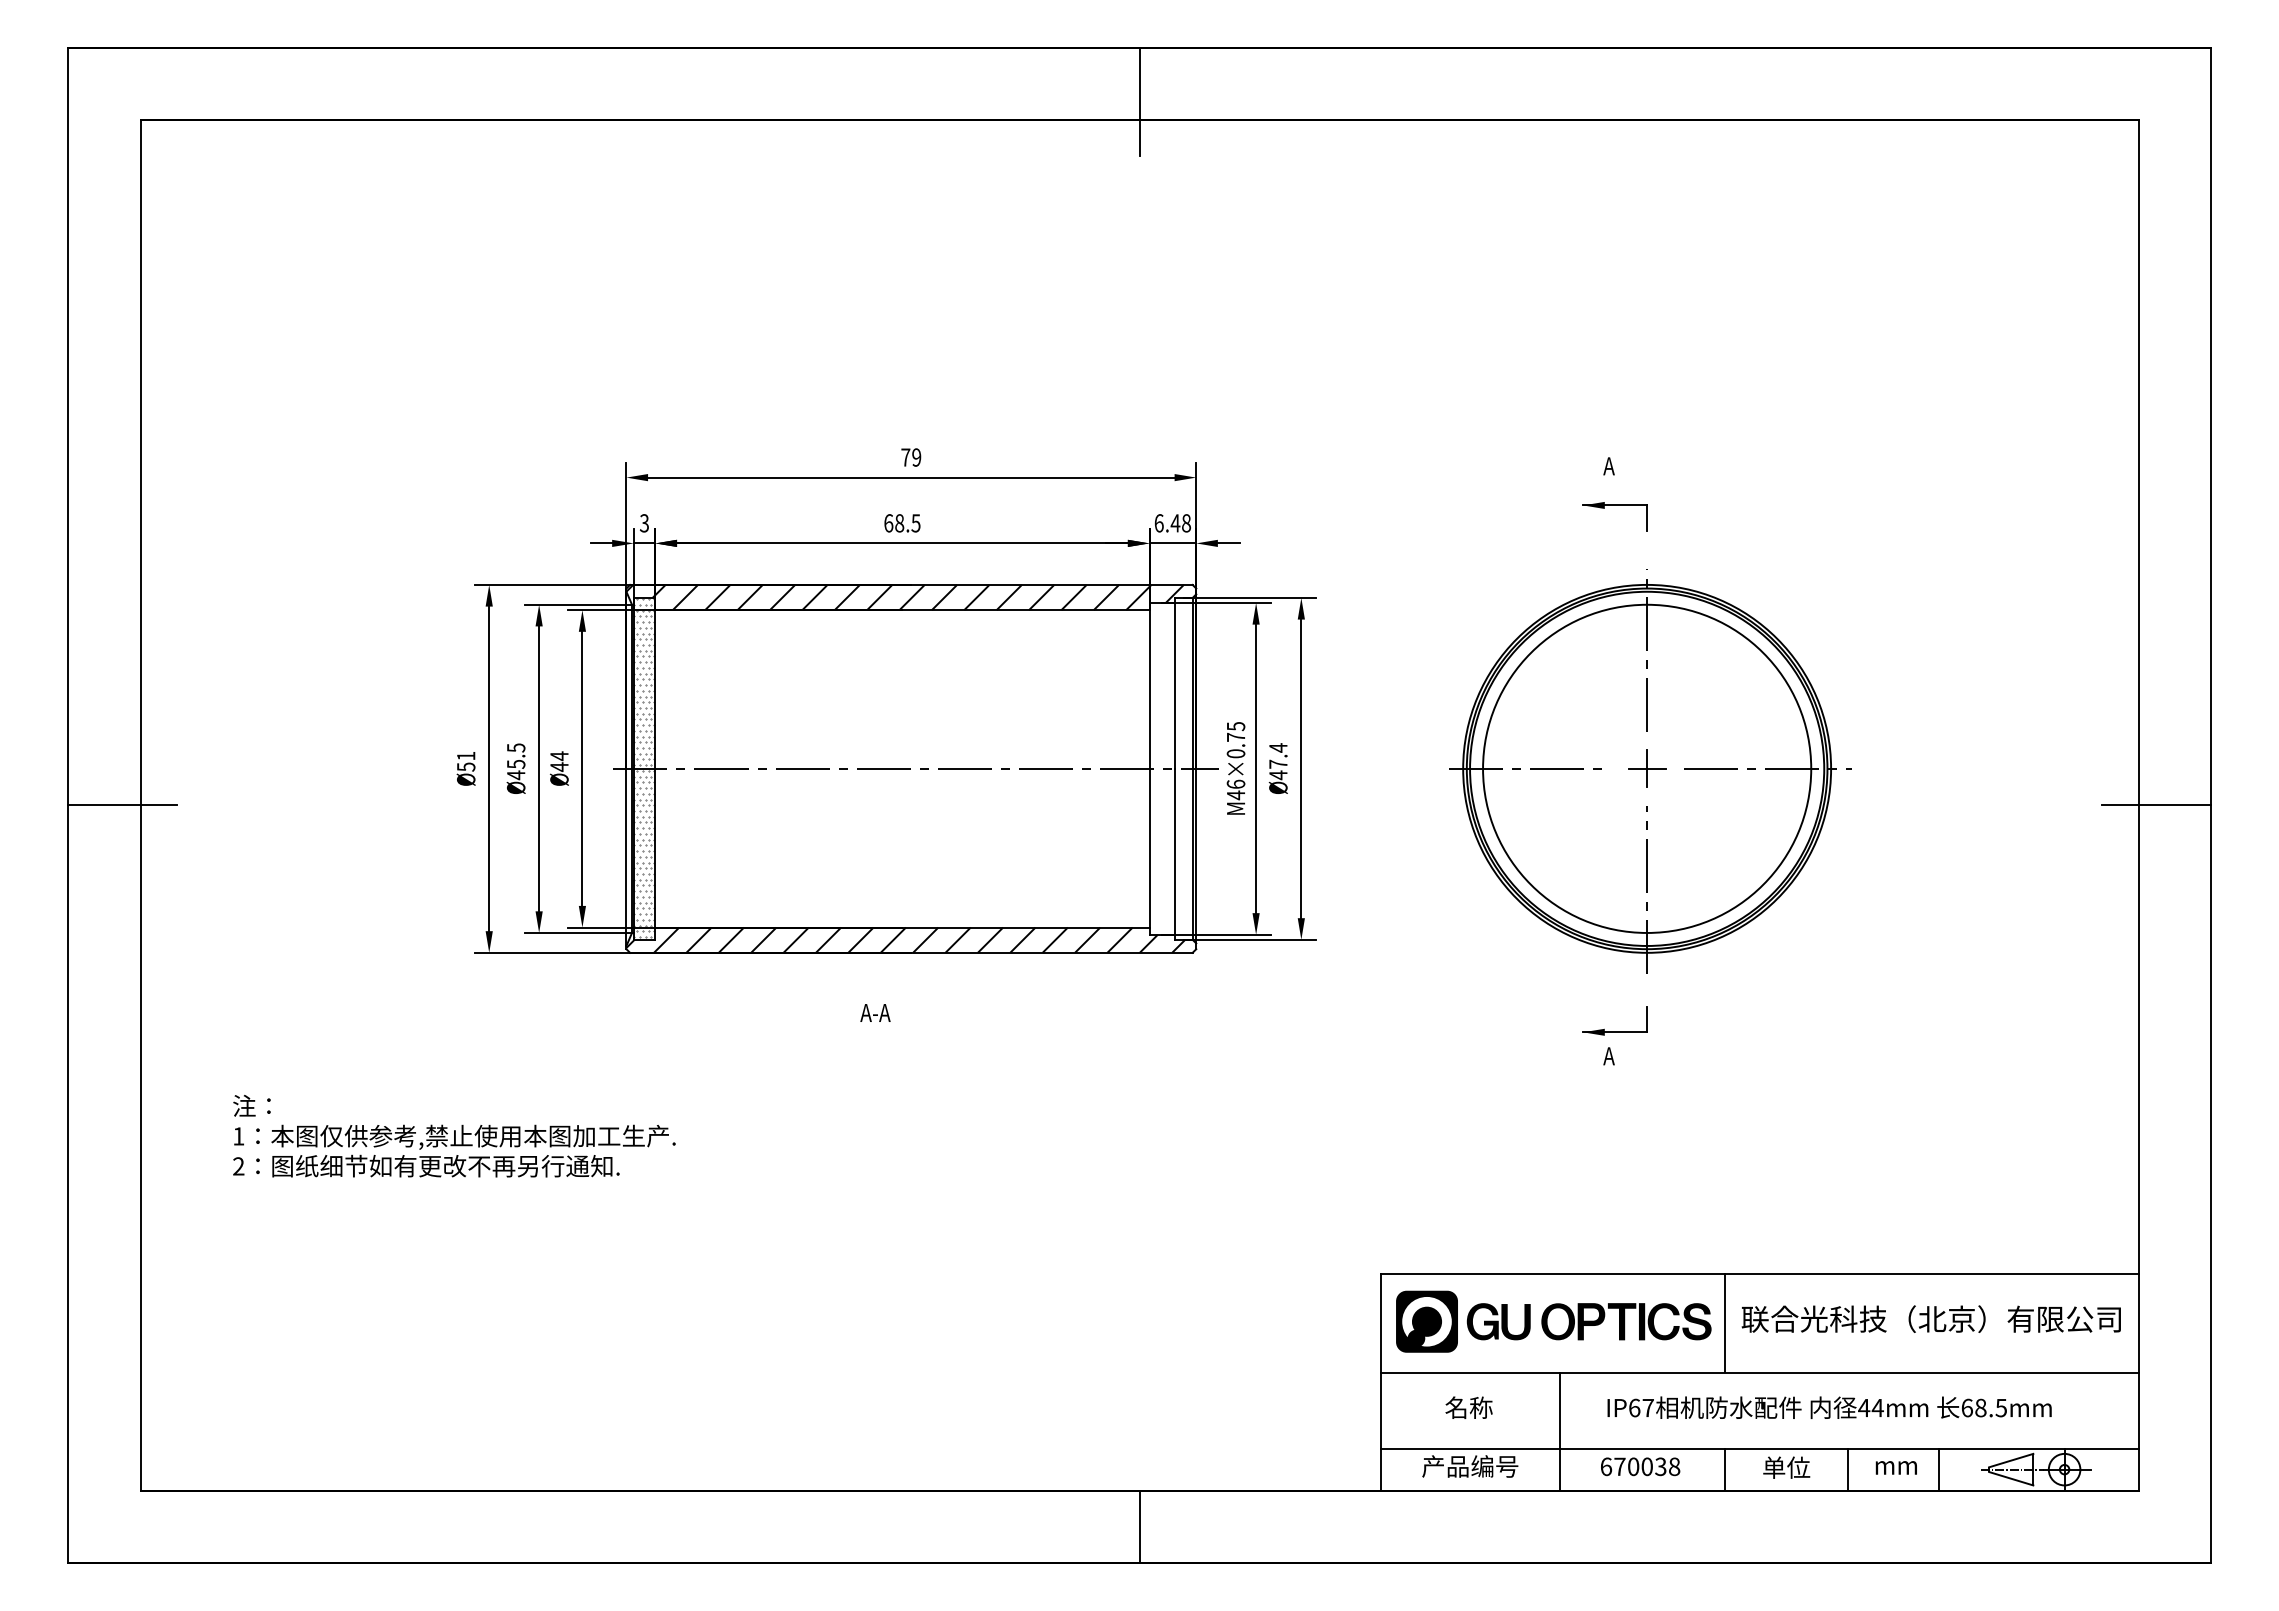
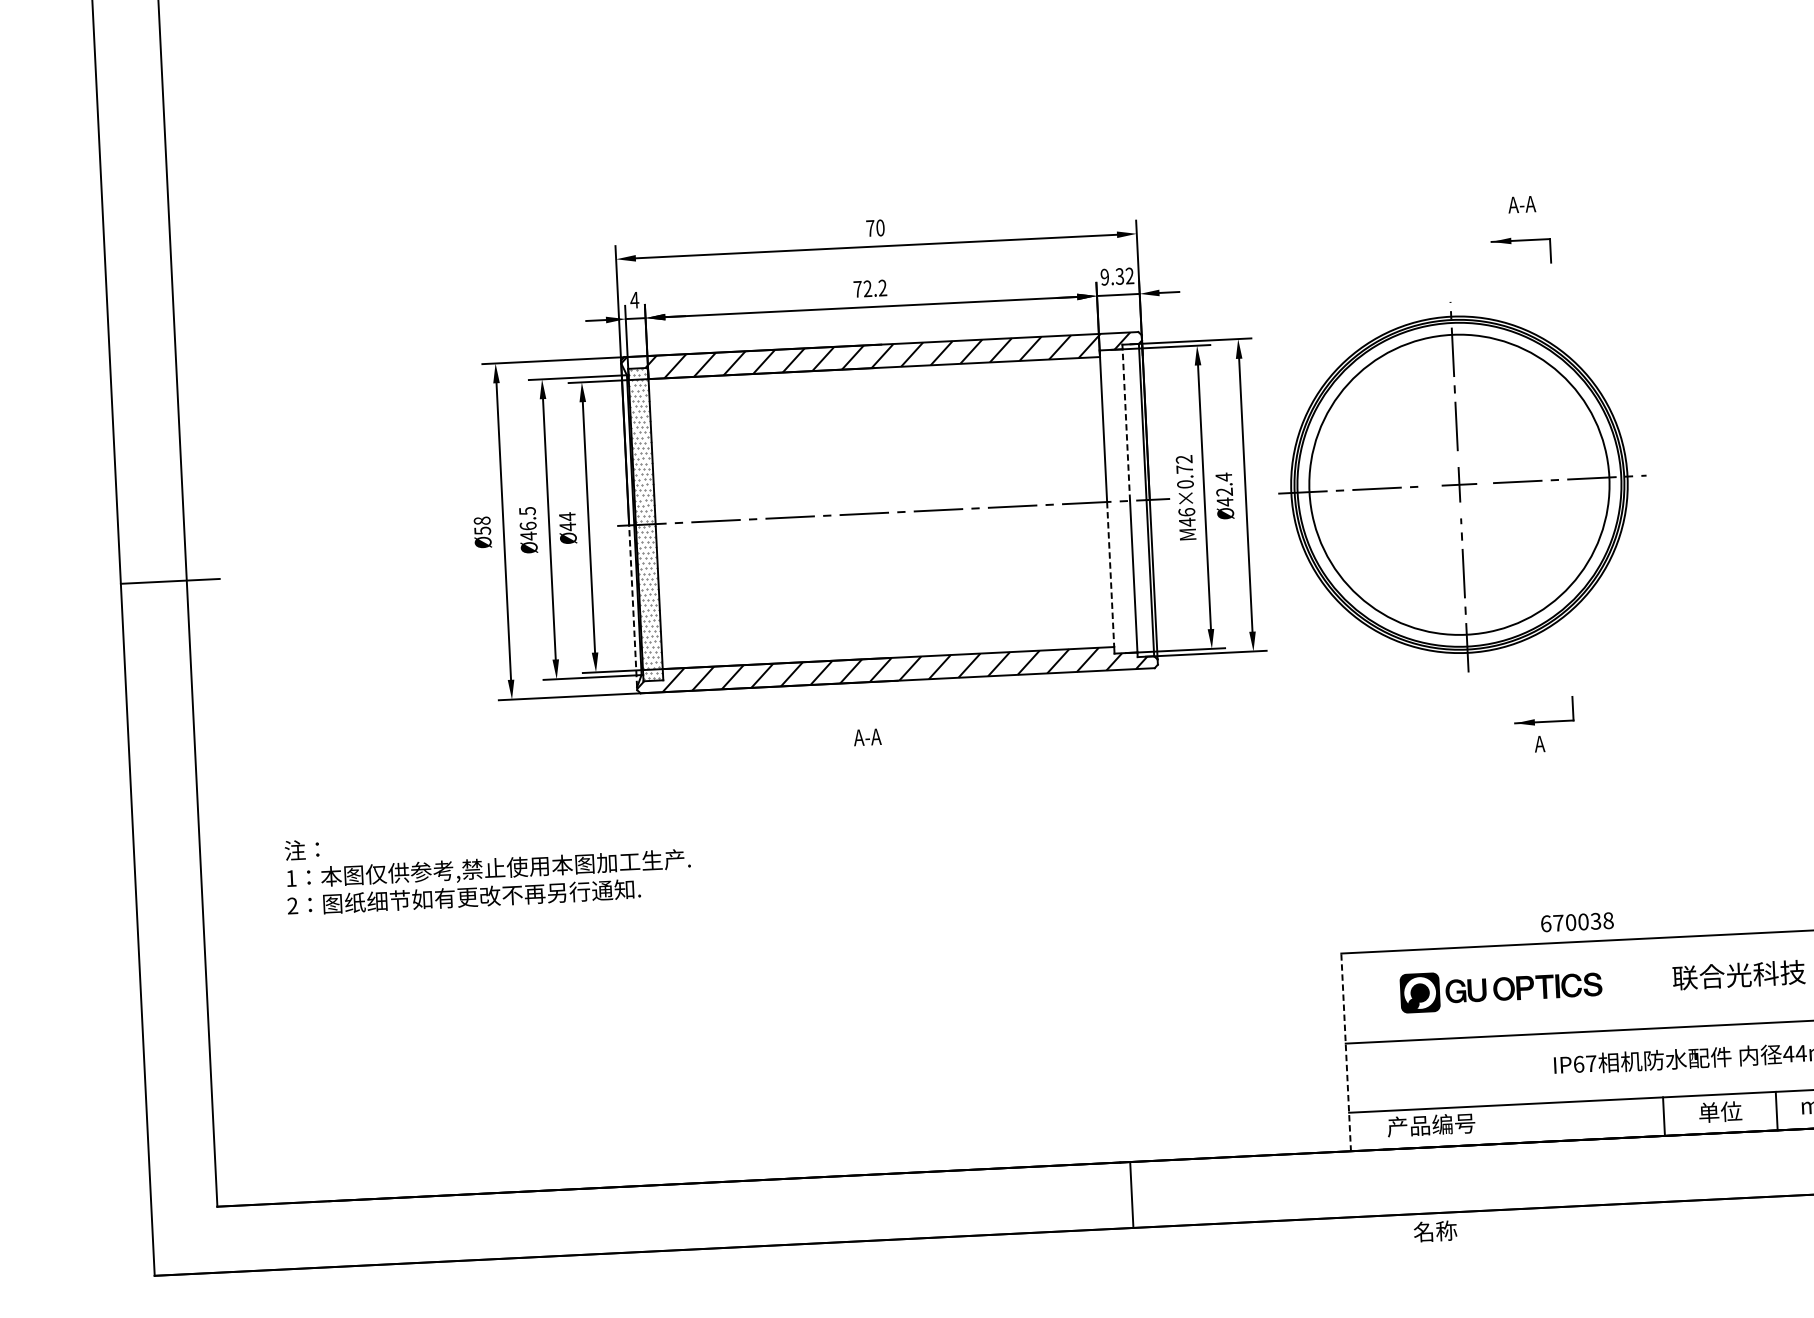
text: (916, 457) -> (880, 227), 79 -> 70
text: (1624, 466) -> (1527, 204), A -> A-A
text: (644, 523) -> (634, 300), 3 -> 4
text: (902, 523) -> (870, 288), 68.5 -> 72.2
text: (1172, 523) -> (1117, 276), 6.48 -> 9.32
line: (1174, 685) -> (1126, 424), solid -> dashed
text: (1235, 726) -> (1183, 459), M46×0.75 -> M46×0.72
text: (466, 755) -> (482, 520), Ø51 -> Ø58
text: (515, 763) -> (527, 525), Ø45.5 -> Ø46.5
text: (1278, 763) -> (1224, 491), Ø47.4 -> Ø42.4
part: (1650, 771) -> (1462, 487), moved
line: (1149, 848) -> (1110, 574), solid -> dashed
line: (626, 857) -> (633, 606), solid -> dashed
part: (1553, 1321) -> (1500, 988), size x0.7
line: (1724, 1323) -> (1657, 983), removed
line: (1381, 1382) -> (1346, 1052), solid -> dashed
text: (1468, 1407) -> (1434, 1231), moved
line: (1559, 1431) -> (1511, 1089), removed
text: (1640, 1466) -> (1577, 921), moved

